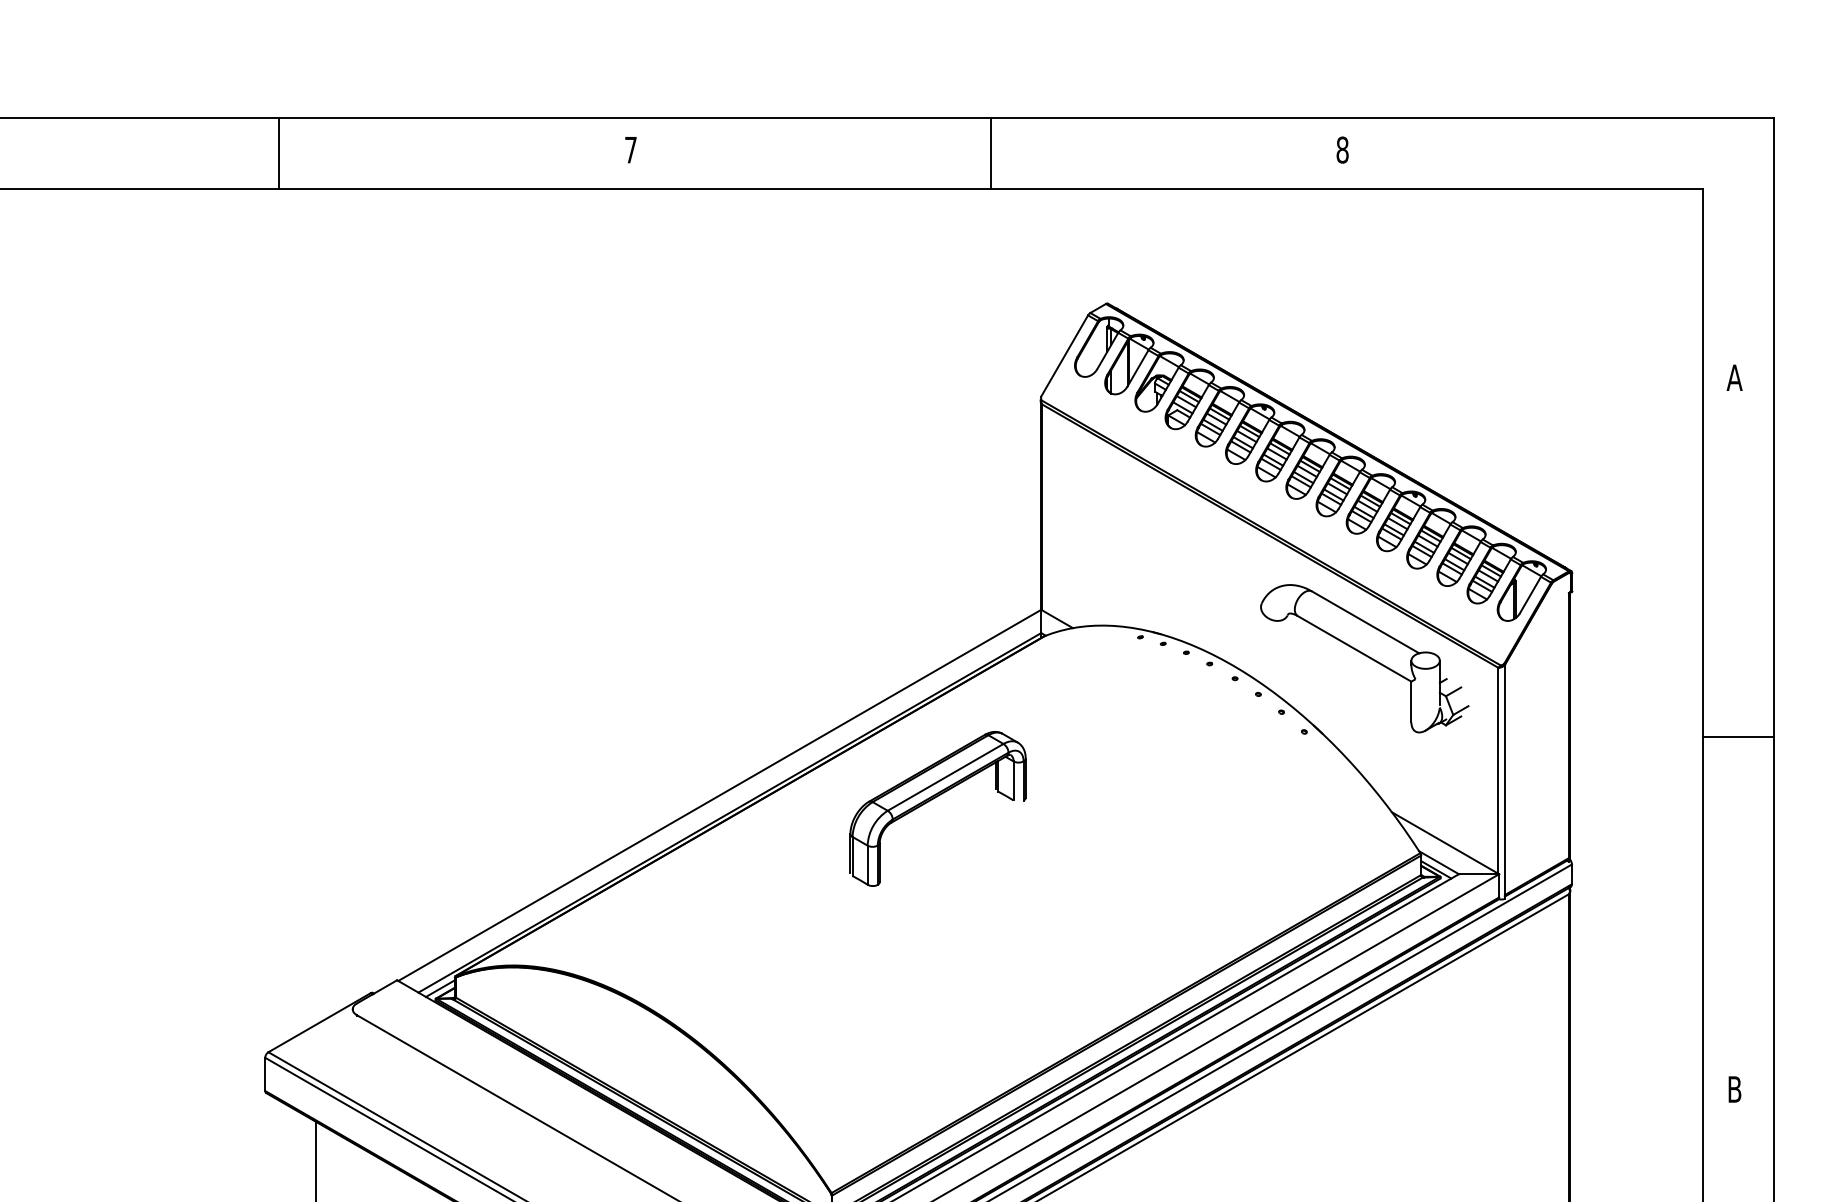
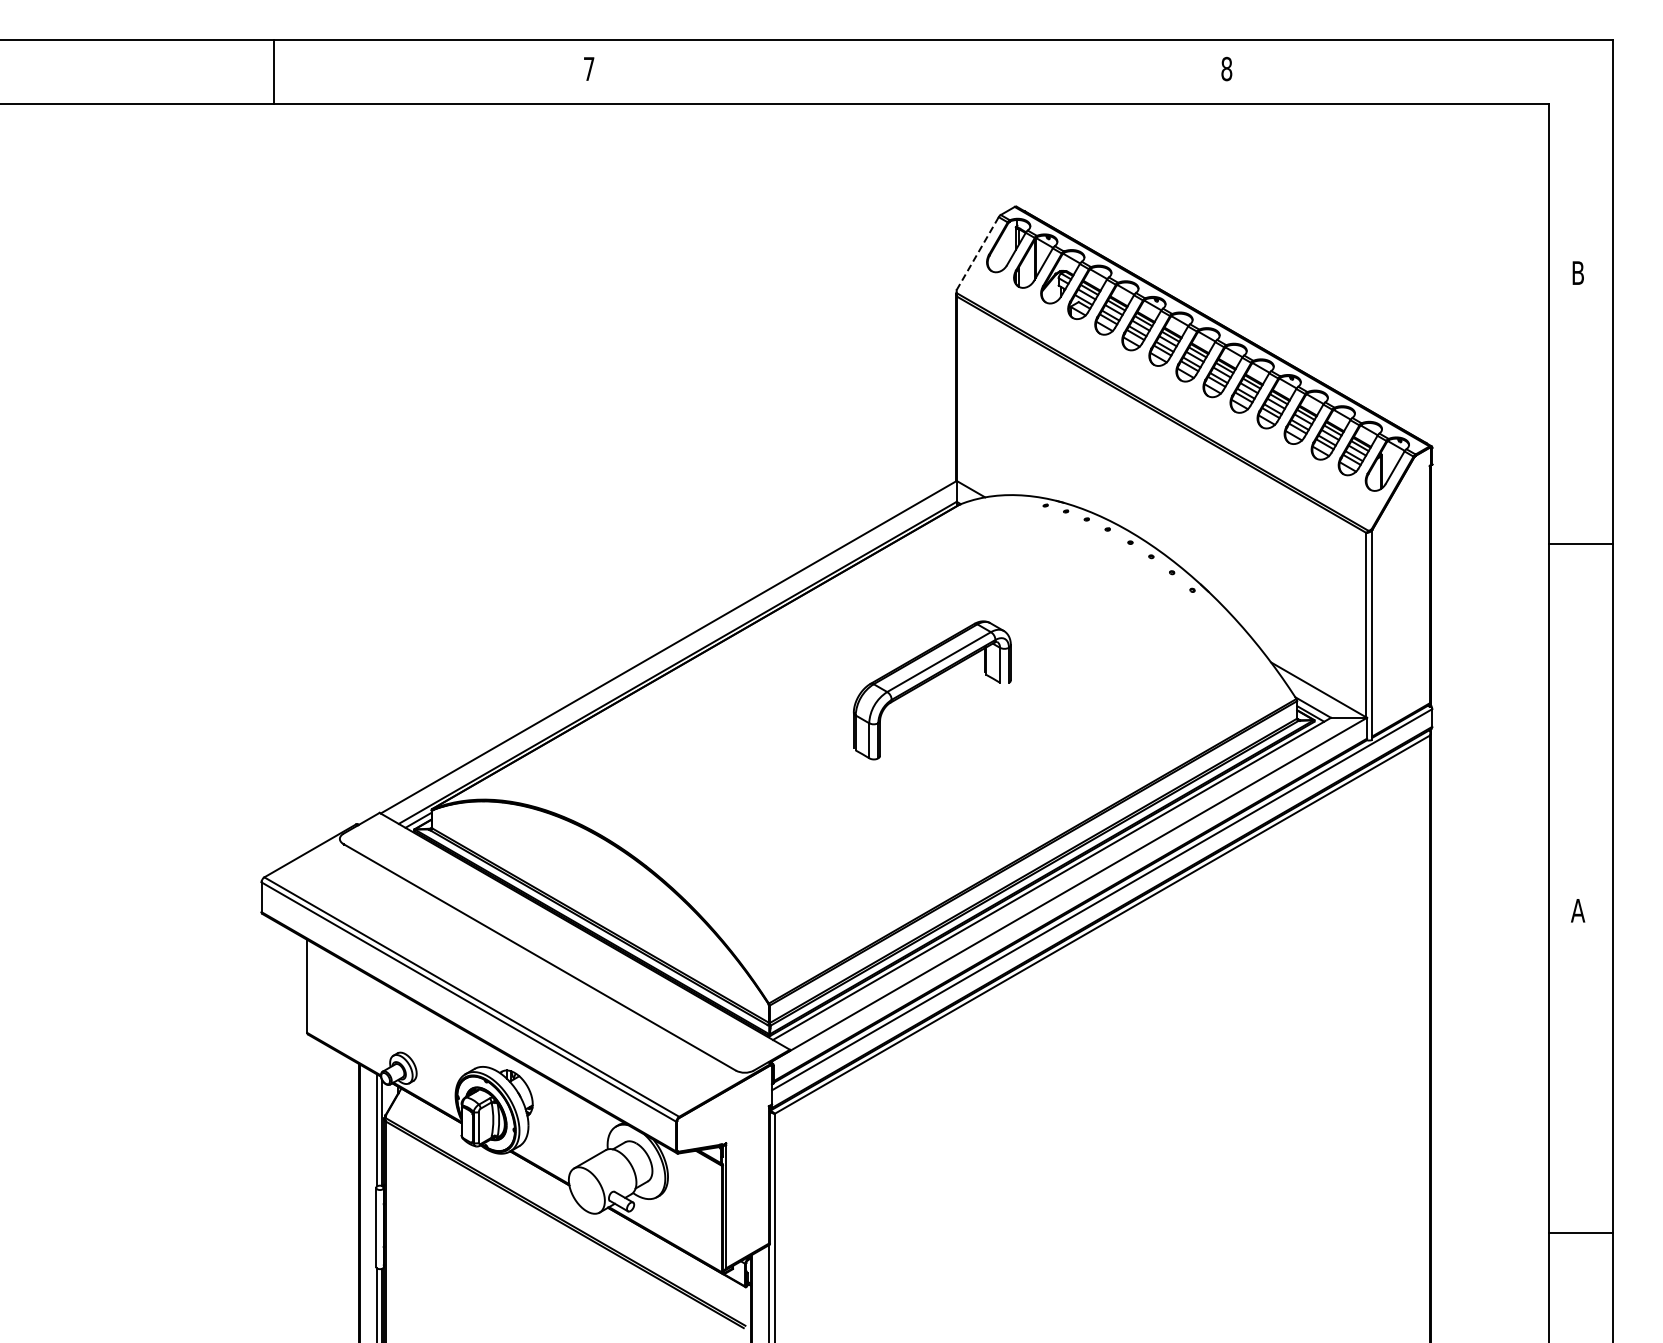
line: (990, 153) -> (911, 72), removed
line: (1064, 355) -> (977, 253), solid -> dashed
text: (1735, 377) -> (1578, 272), A -> B
part: (1364, 658) -> (1246, 524), removed
line: (1738, 737) -> (1581, 544), moved
part: (932, 800) -> (927, 682), moved
text: (1735, 1089) -> (1578, 910), B -> A

